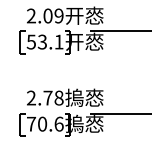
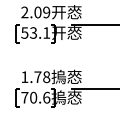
text: (31, 97) -> (24, 76), 2.78 -> 1.78

